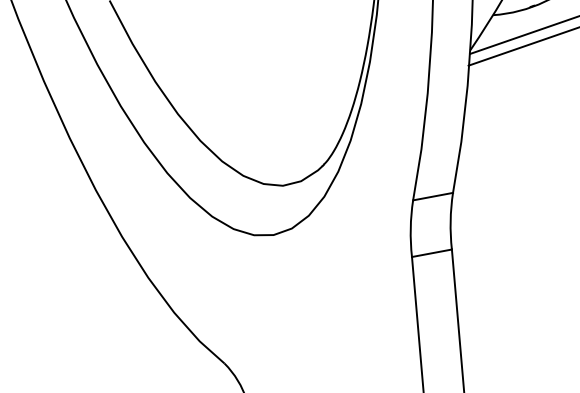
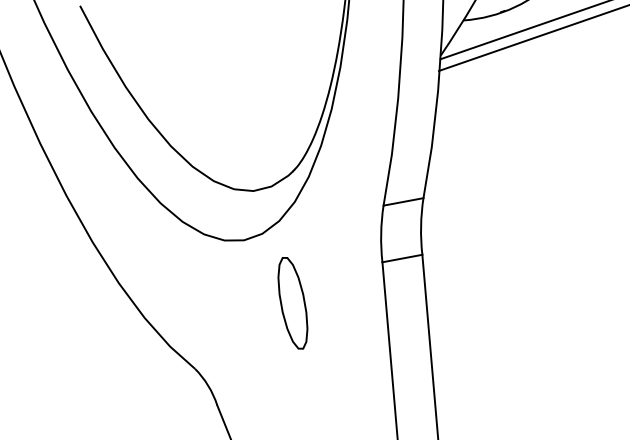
part: (322, 298) -> (292, 303), added

